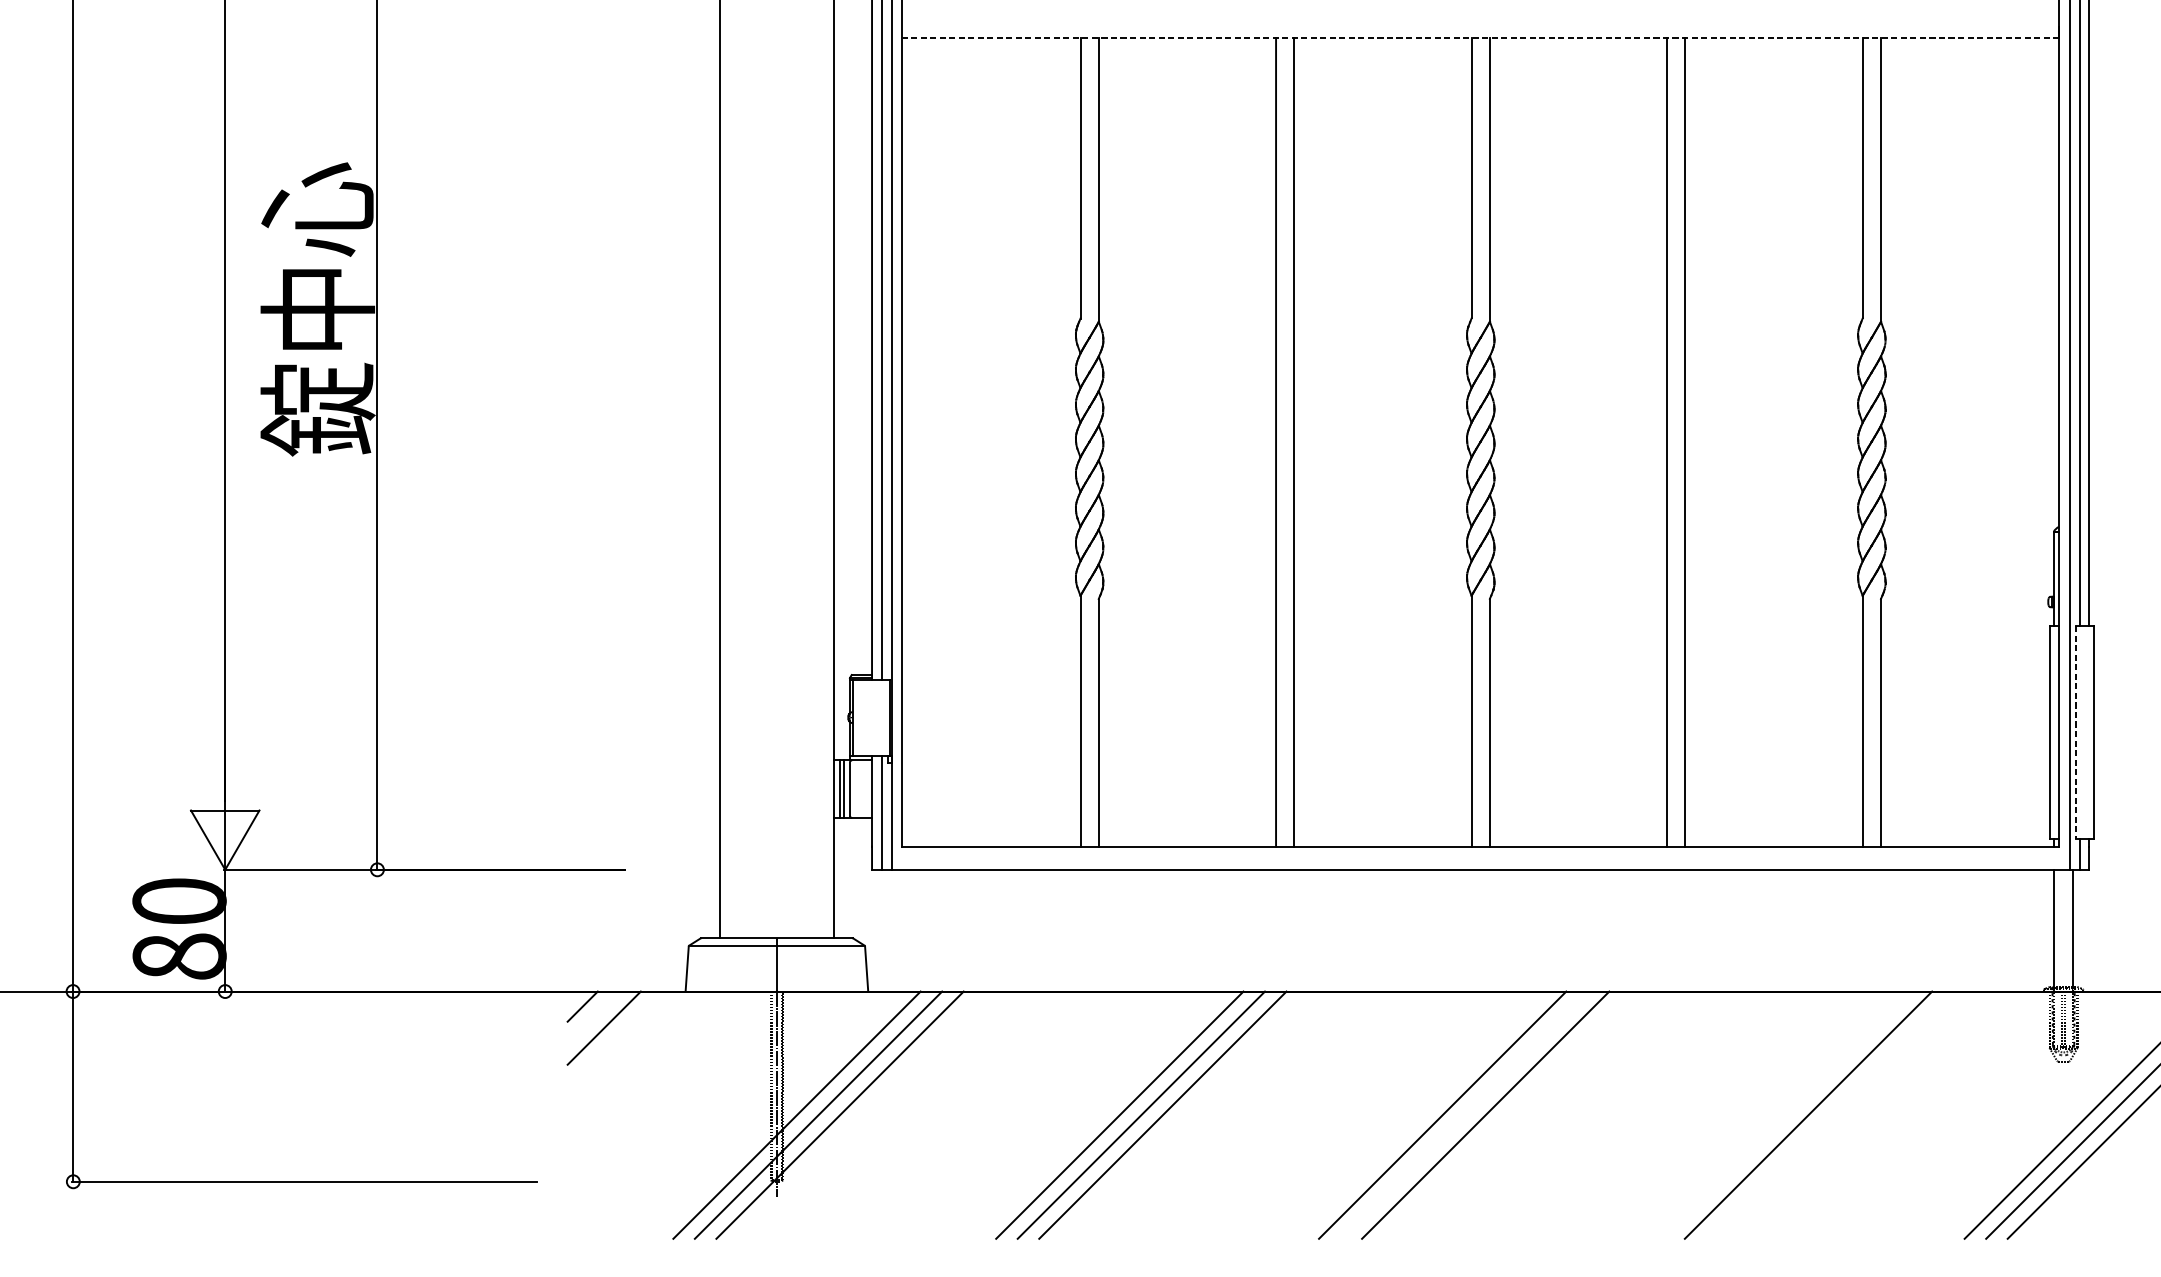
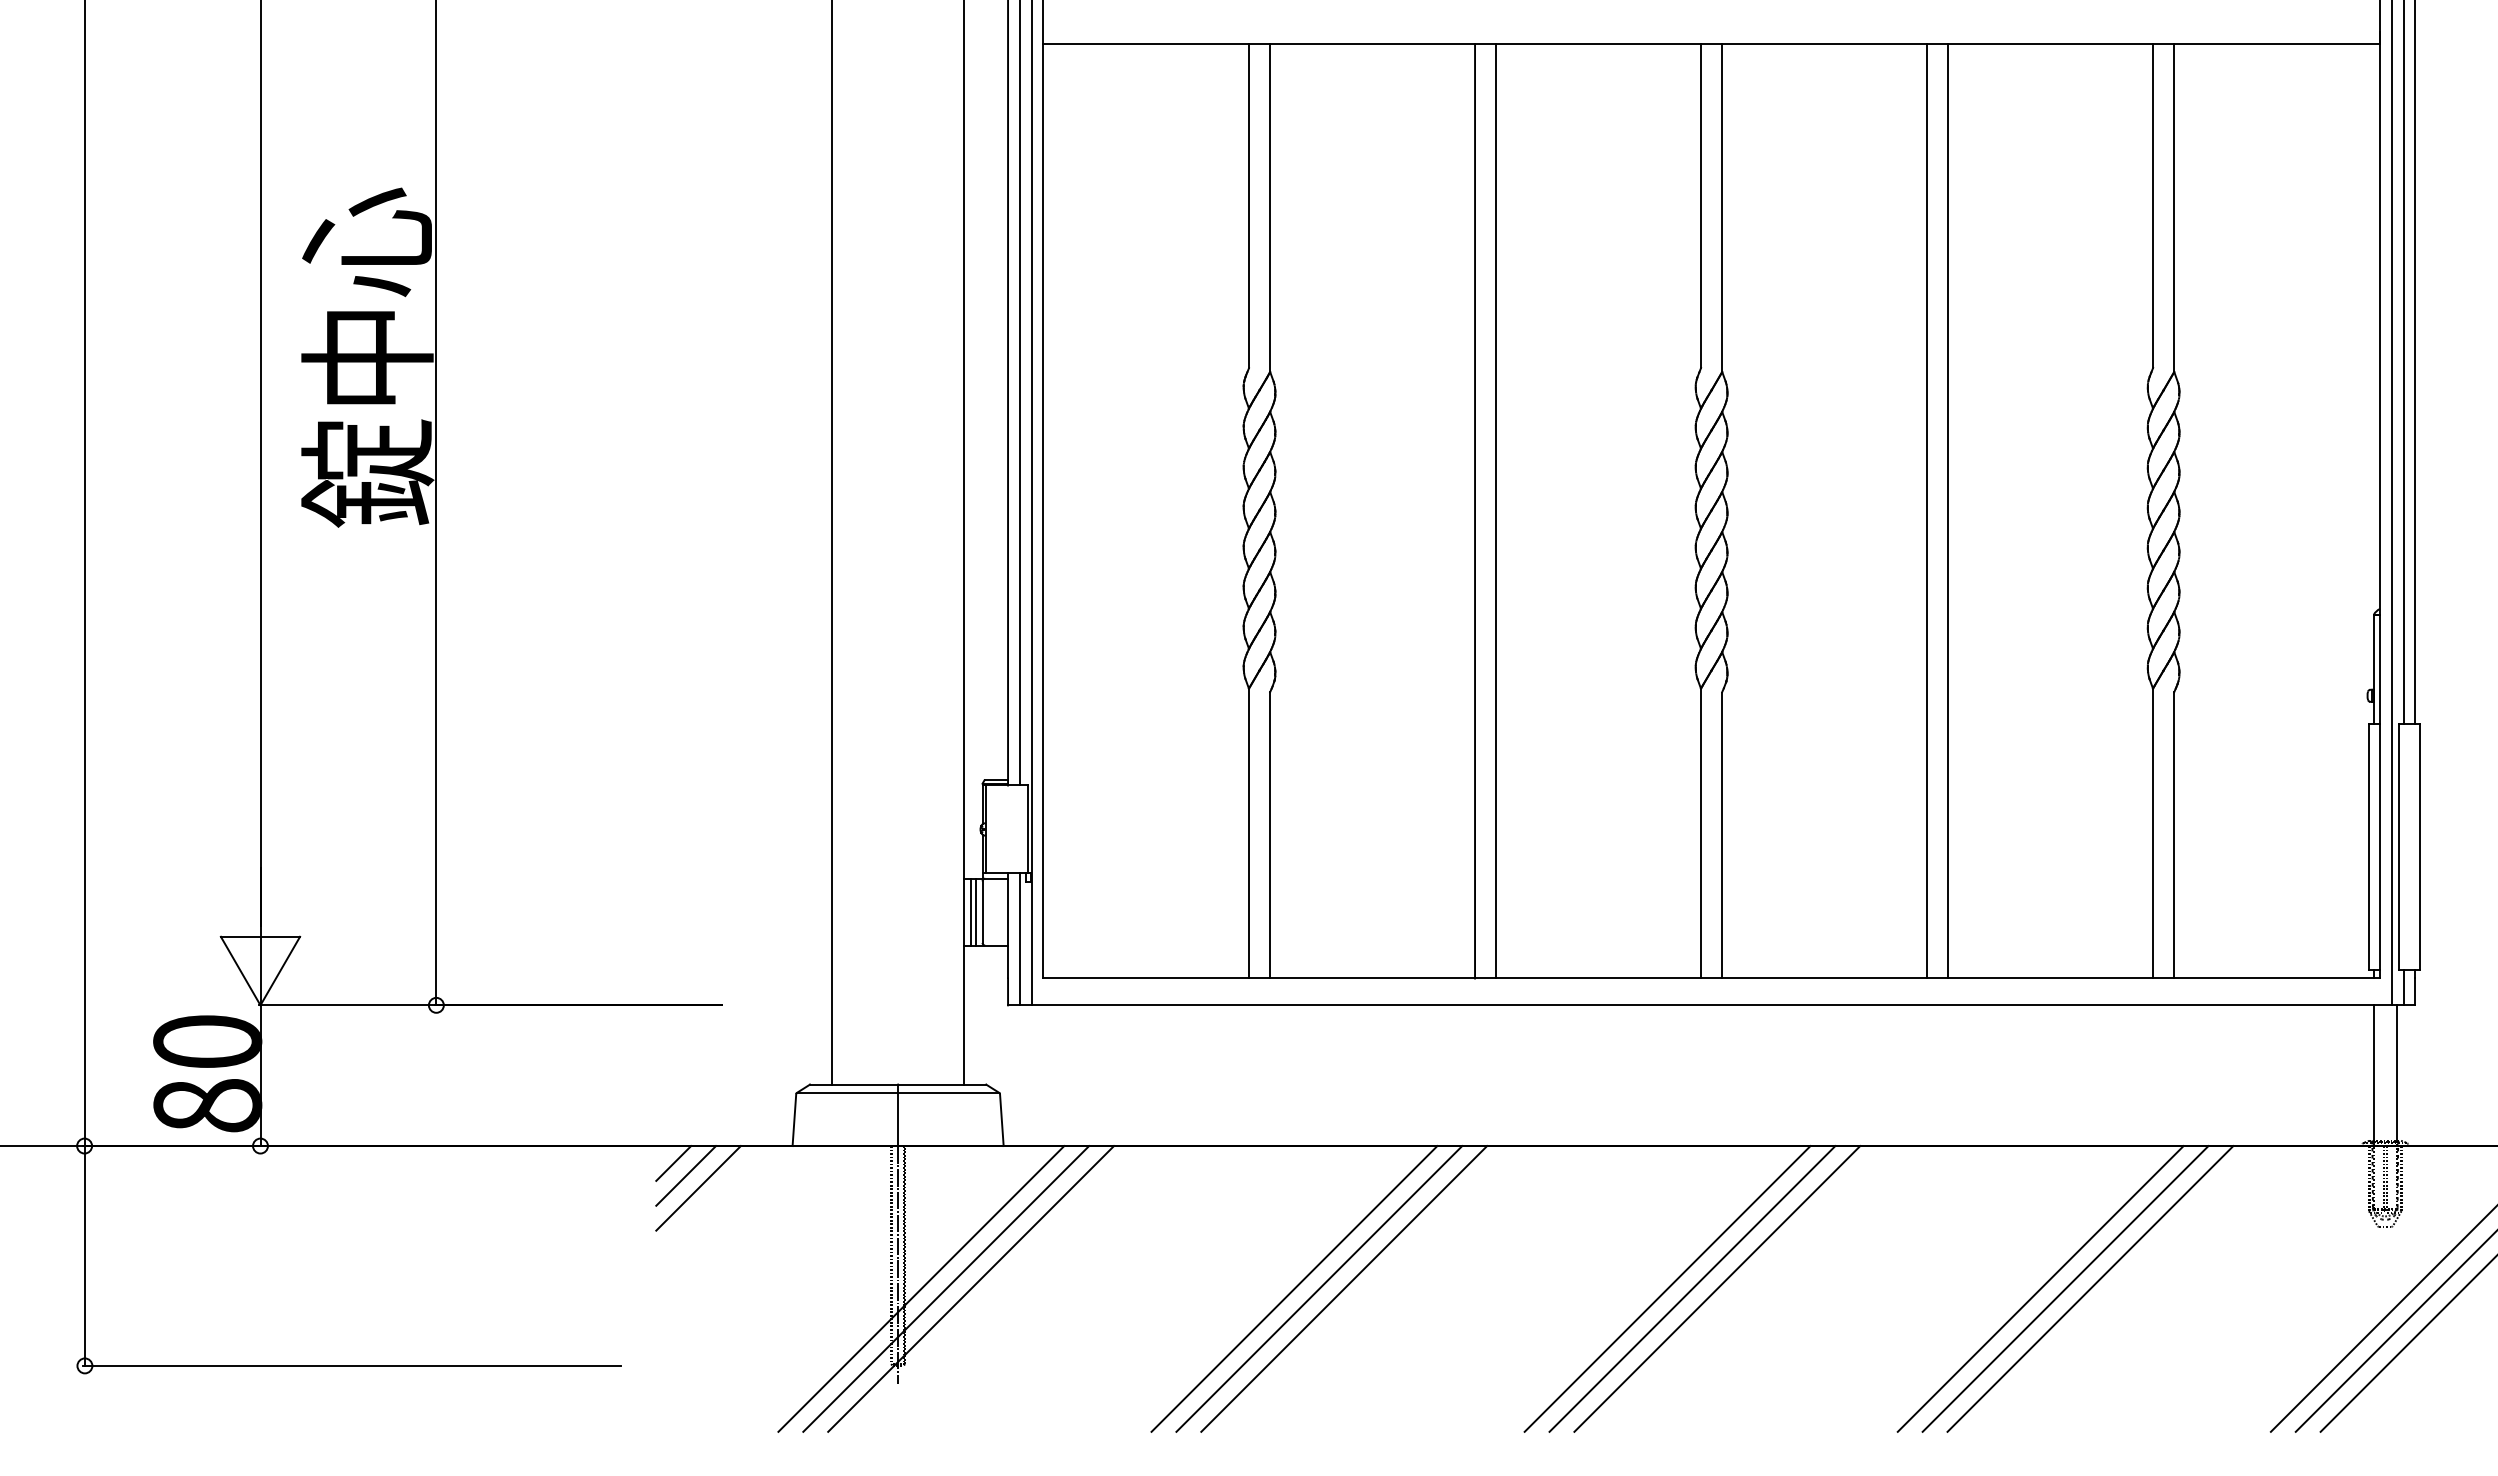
line: (1480, 38) -> (1711, 44), dashed -> solid
line: (2075, 733) -> (2399, 847), dashed -> solid
line: (593, 1017) -> (686, 1175), added
line: (1464, 1114) -> (1692, 1288), added
line: (1765, 1114) -> (2040, 1288), added
line: (1786, 1114) -> (2065, 1288), added

